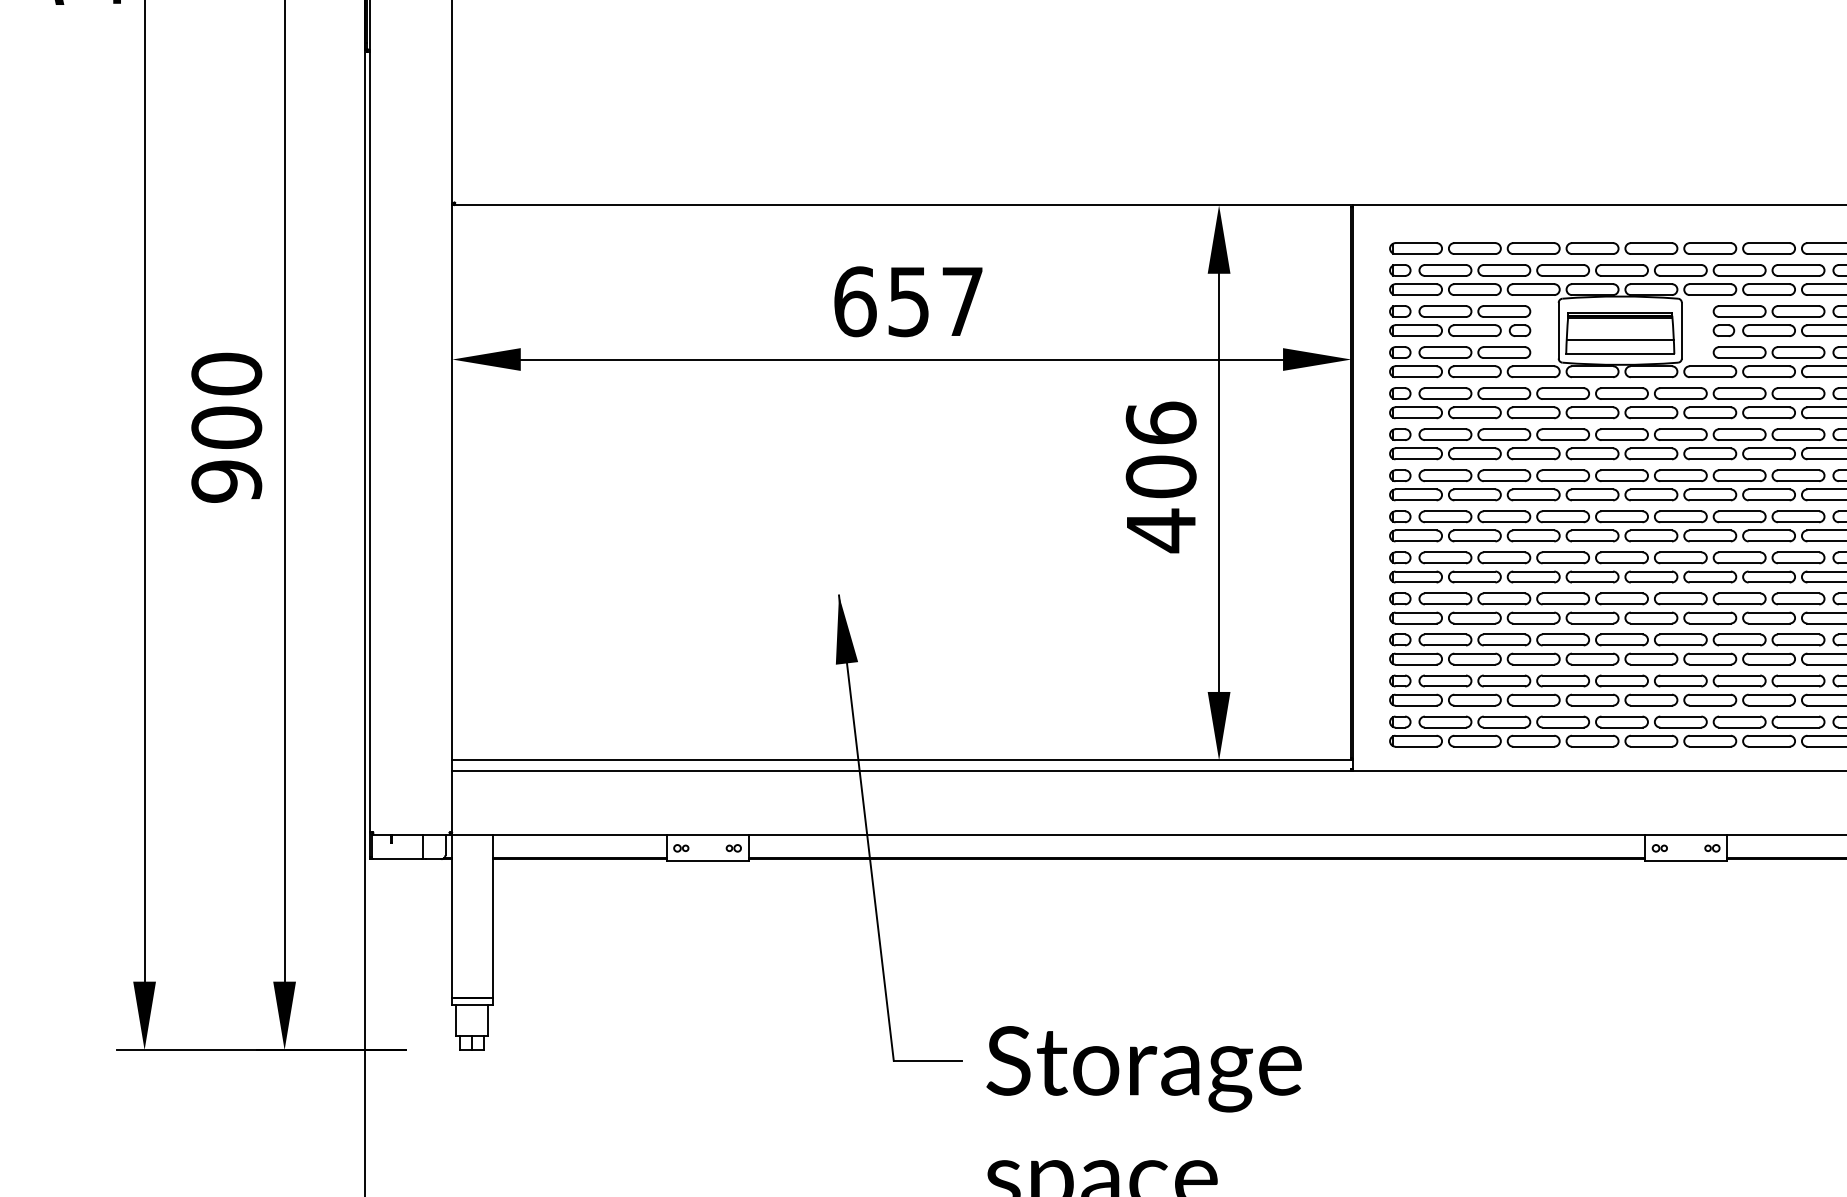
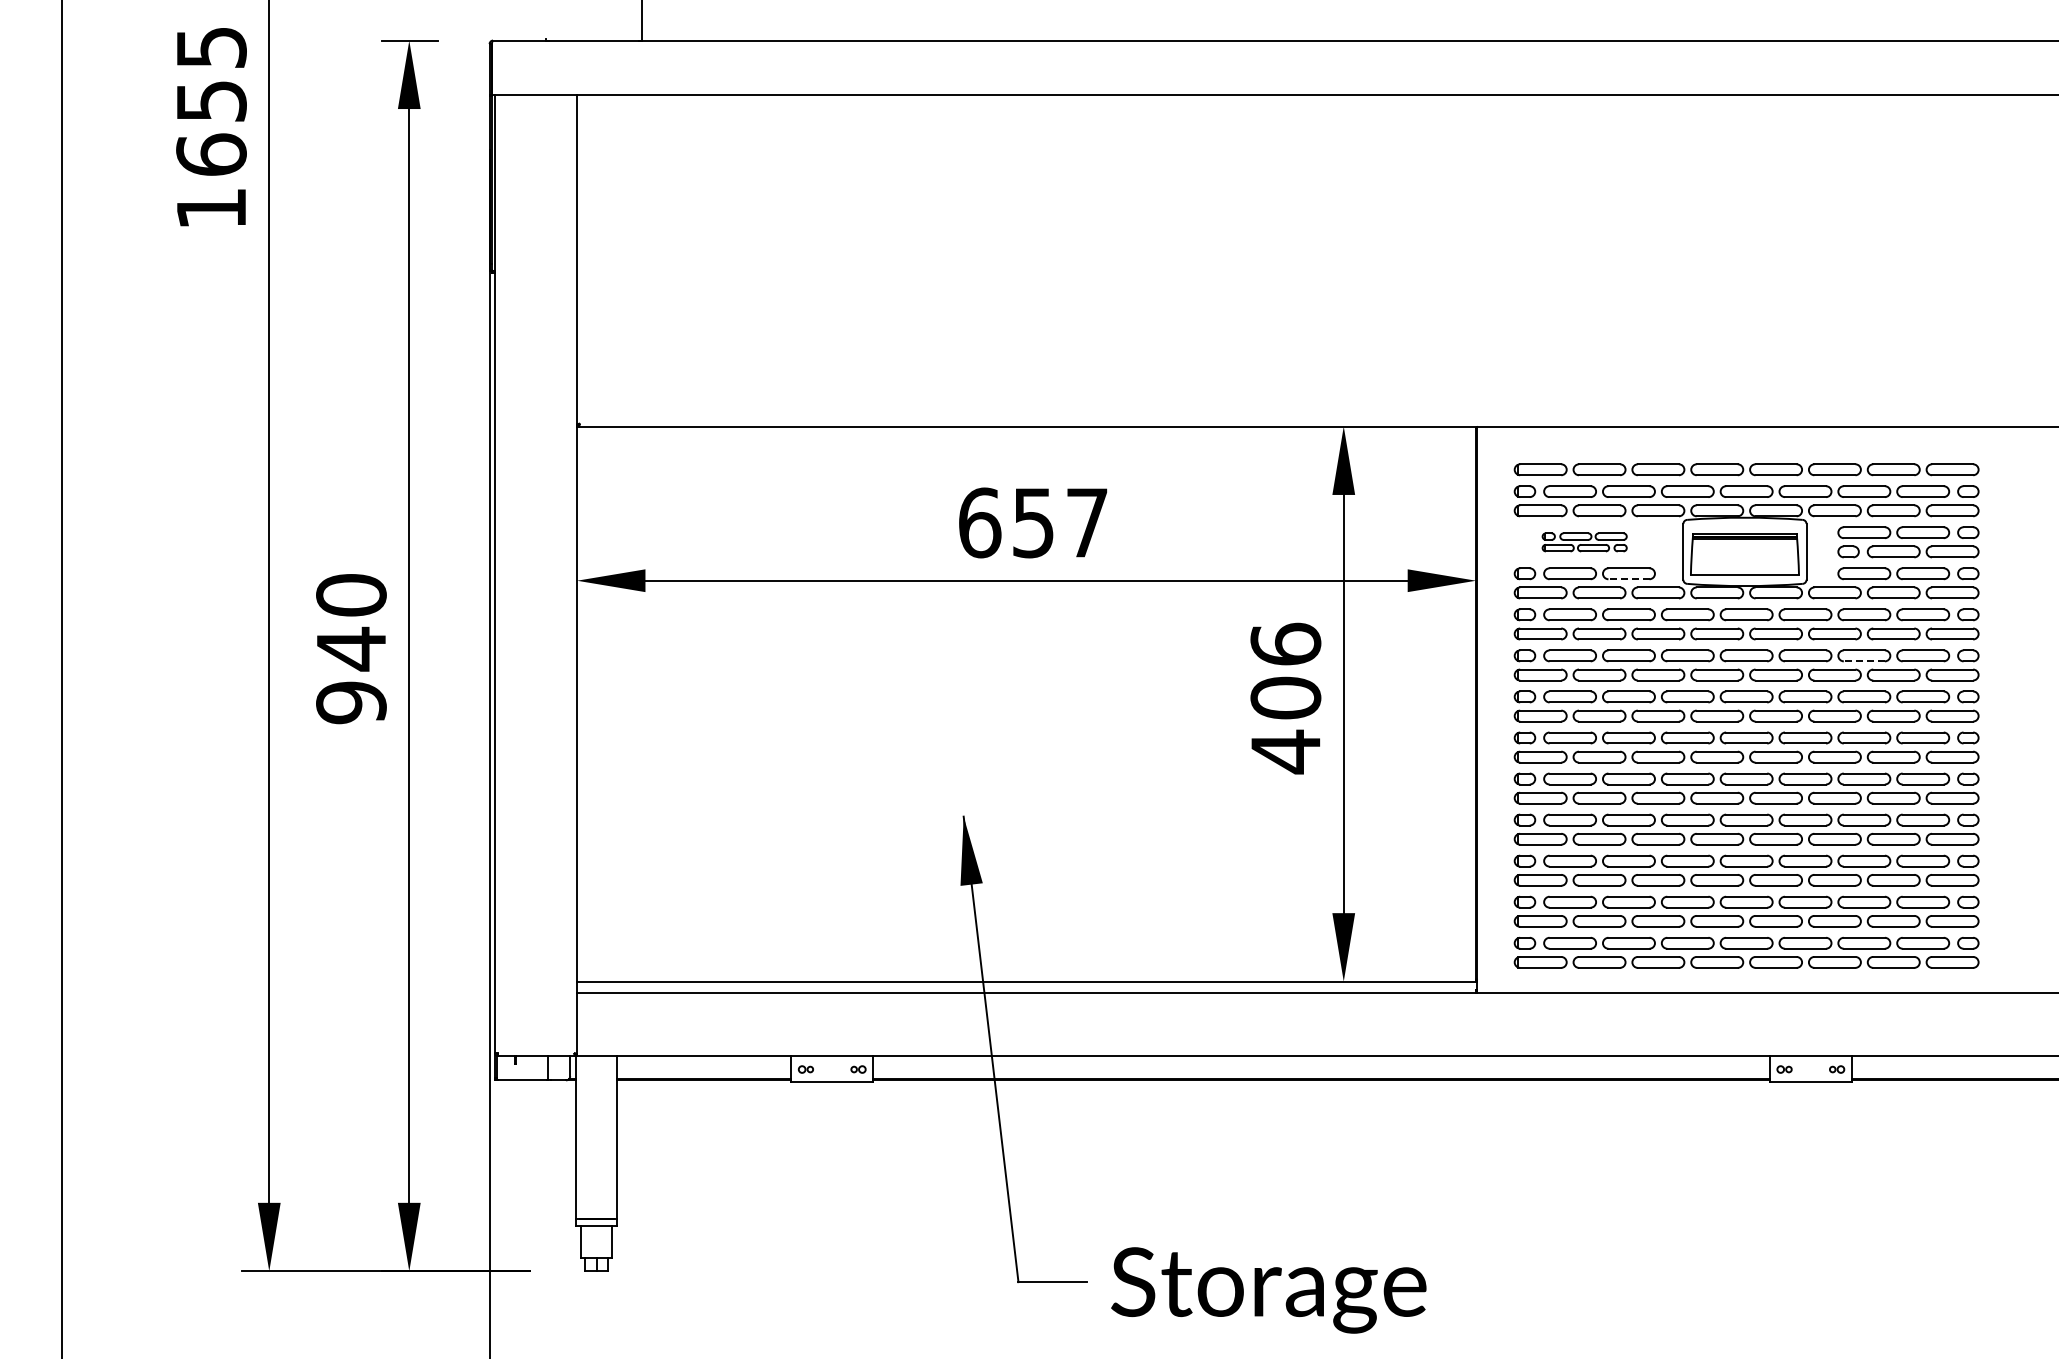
part: (1459, 321) -> (1584, 542), size x0.6
line: (1619, 340) -> (1744, 561), removed
line: (1503, 358) -> (1628, 579), solid -> dashed
text: (226, 427) -> (351, 648), 900 -> 940
line: (1739, 440) -> (1864, 661), solid -> dashed

